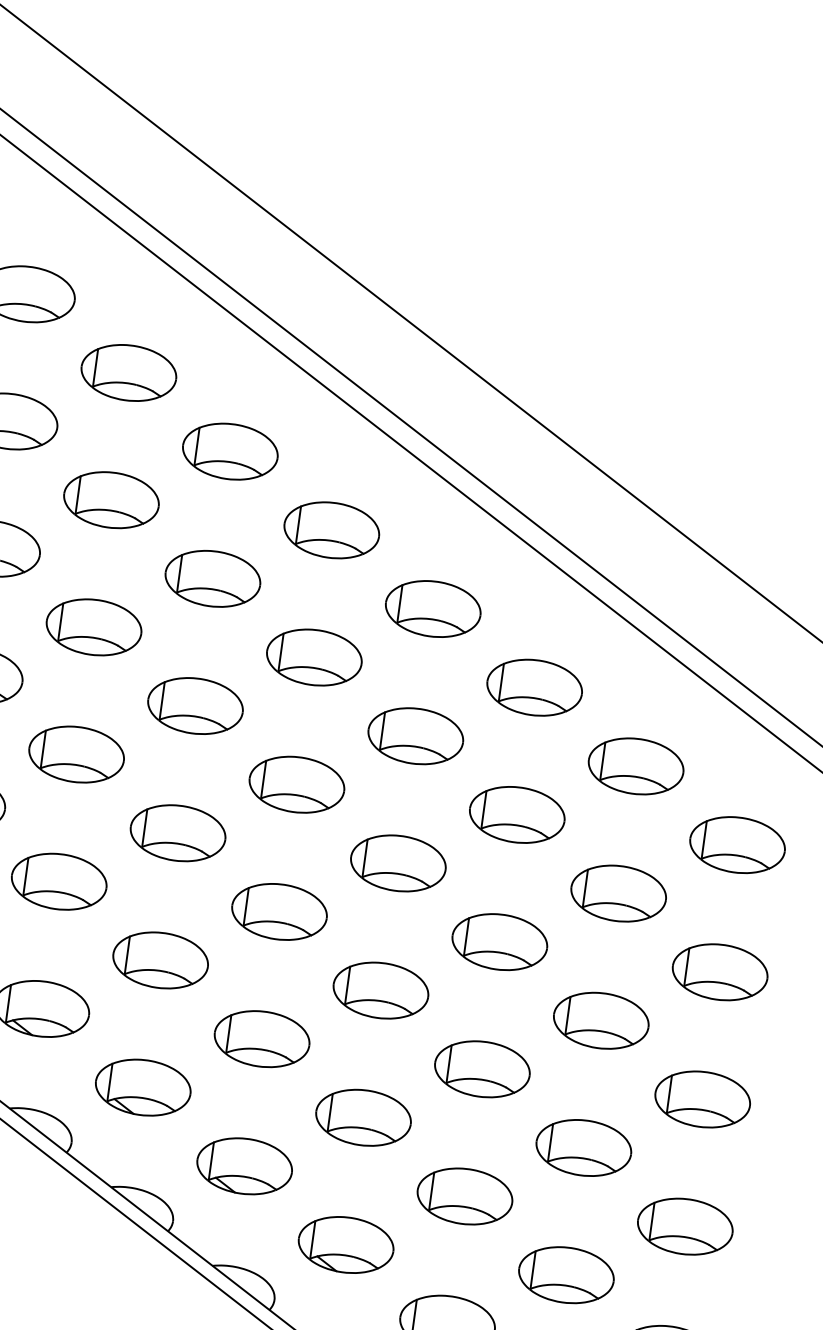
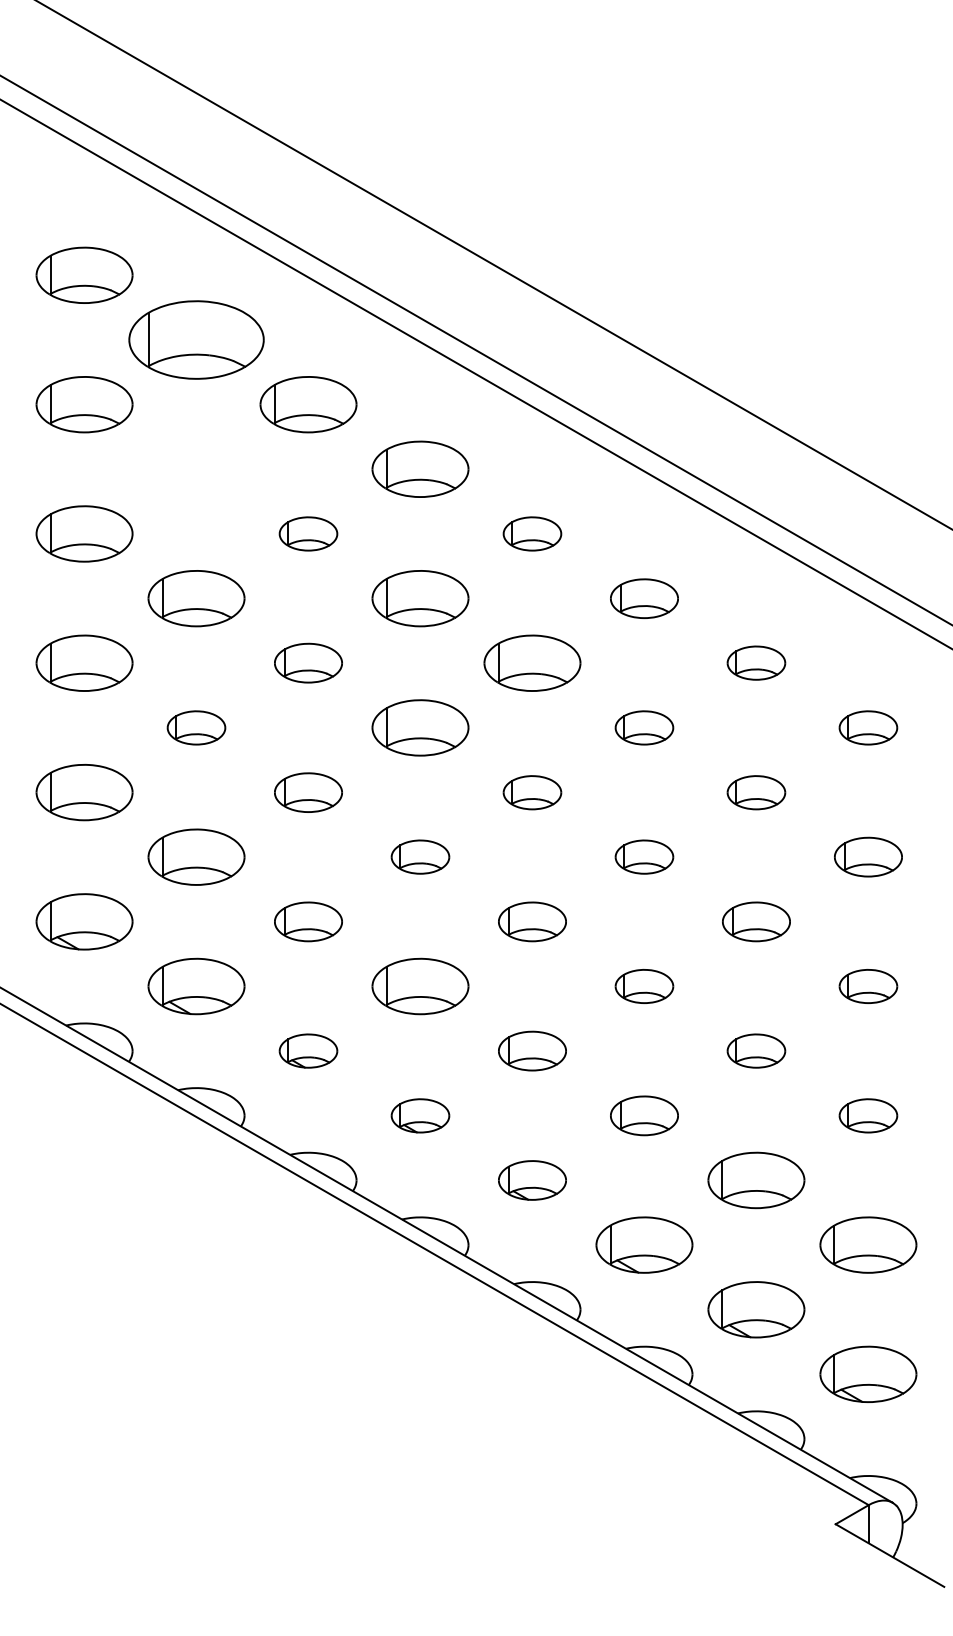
part: (128, 372) -> (196, 339), size x1.4
part: (111, 499) -> (196, 468), removed
part: (212, 578) -> (308, 533), size x0.6
part: (433, 608) -> (532, 533), size x0.6
part: (534, 687) -> (644, 598), size x0.7
part: (195, 705) -> (308, 662), size x0.7
part: (76, 754) -> (196, 727), size x0.6
part: (636, 765) -> (756, 662), size x0.6
part: (517, 814) -> (644, 727), size x0.6
part: (178, 833) -> (308, 792), size x0.7
part: (737, 844) -> (868, 727), size x0.6
part: (398, 863) -> (532, 792), size x0.6
part: (618, 893) -> (756, 792), size x0.6
part: (279, 911) -> (420, 856), size x0.6
part: (499, 941) -> (644, 856), size x0.6
part: (160, 960) -> (308, 921), size x0.7
part: (720, 971) -> (868, 856), size x0.7
part: (381, 990) -> (532, 921), size x0.7
part: (601, 1020) -> (756, 921), size x0.7
part: (482, 1069) -> (644, 986), size x0.6
part: (143, 1086) -> (308, 1050), size x0.6
part: (702, 1099) -> (868, 986), size x0.6
part: (363, 1117) -> (532, 1050), size x0.7
part: (584, 1147) -> (756, 1050), size x0.6
part: (244, 1166) -> (420, 1115), size x0.6
part: (465, 1196) -> (644, 1115), size x0.7
part: (685, 1226) -> (868, 1115), size x0.6
part: (346, 1245) -> (532, 1180), size x0.7

